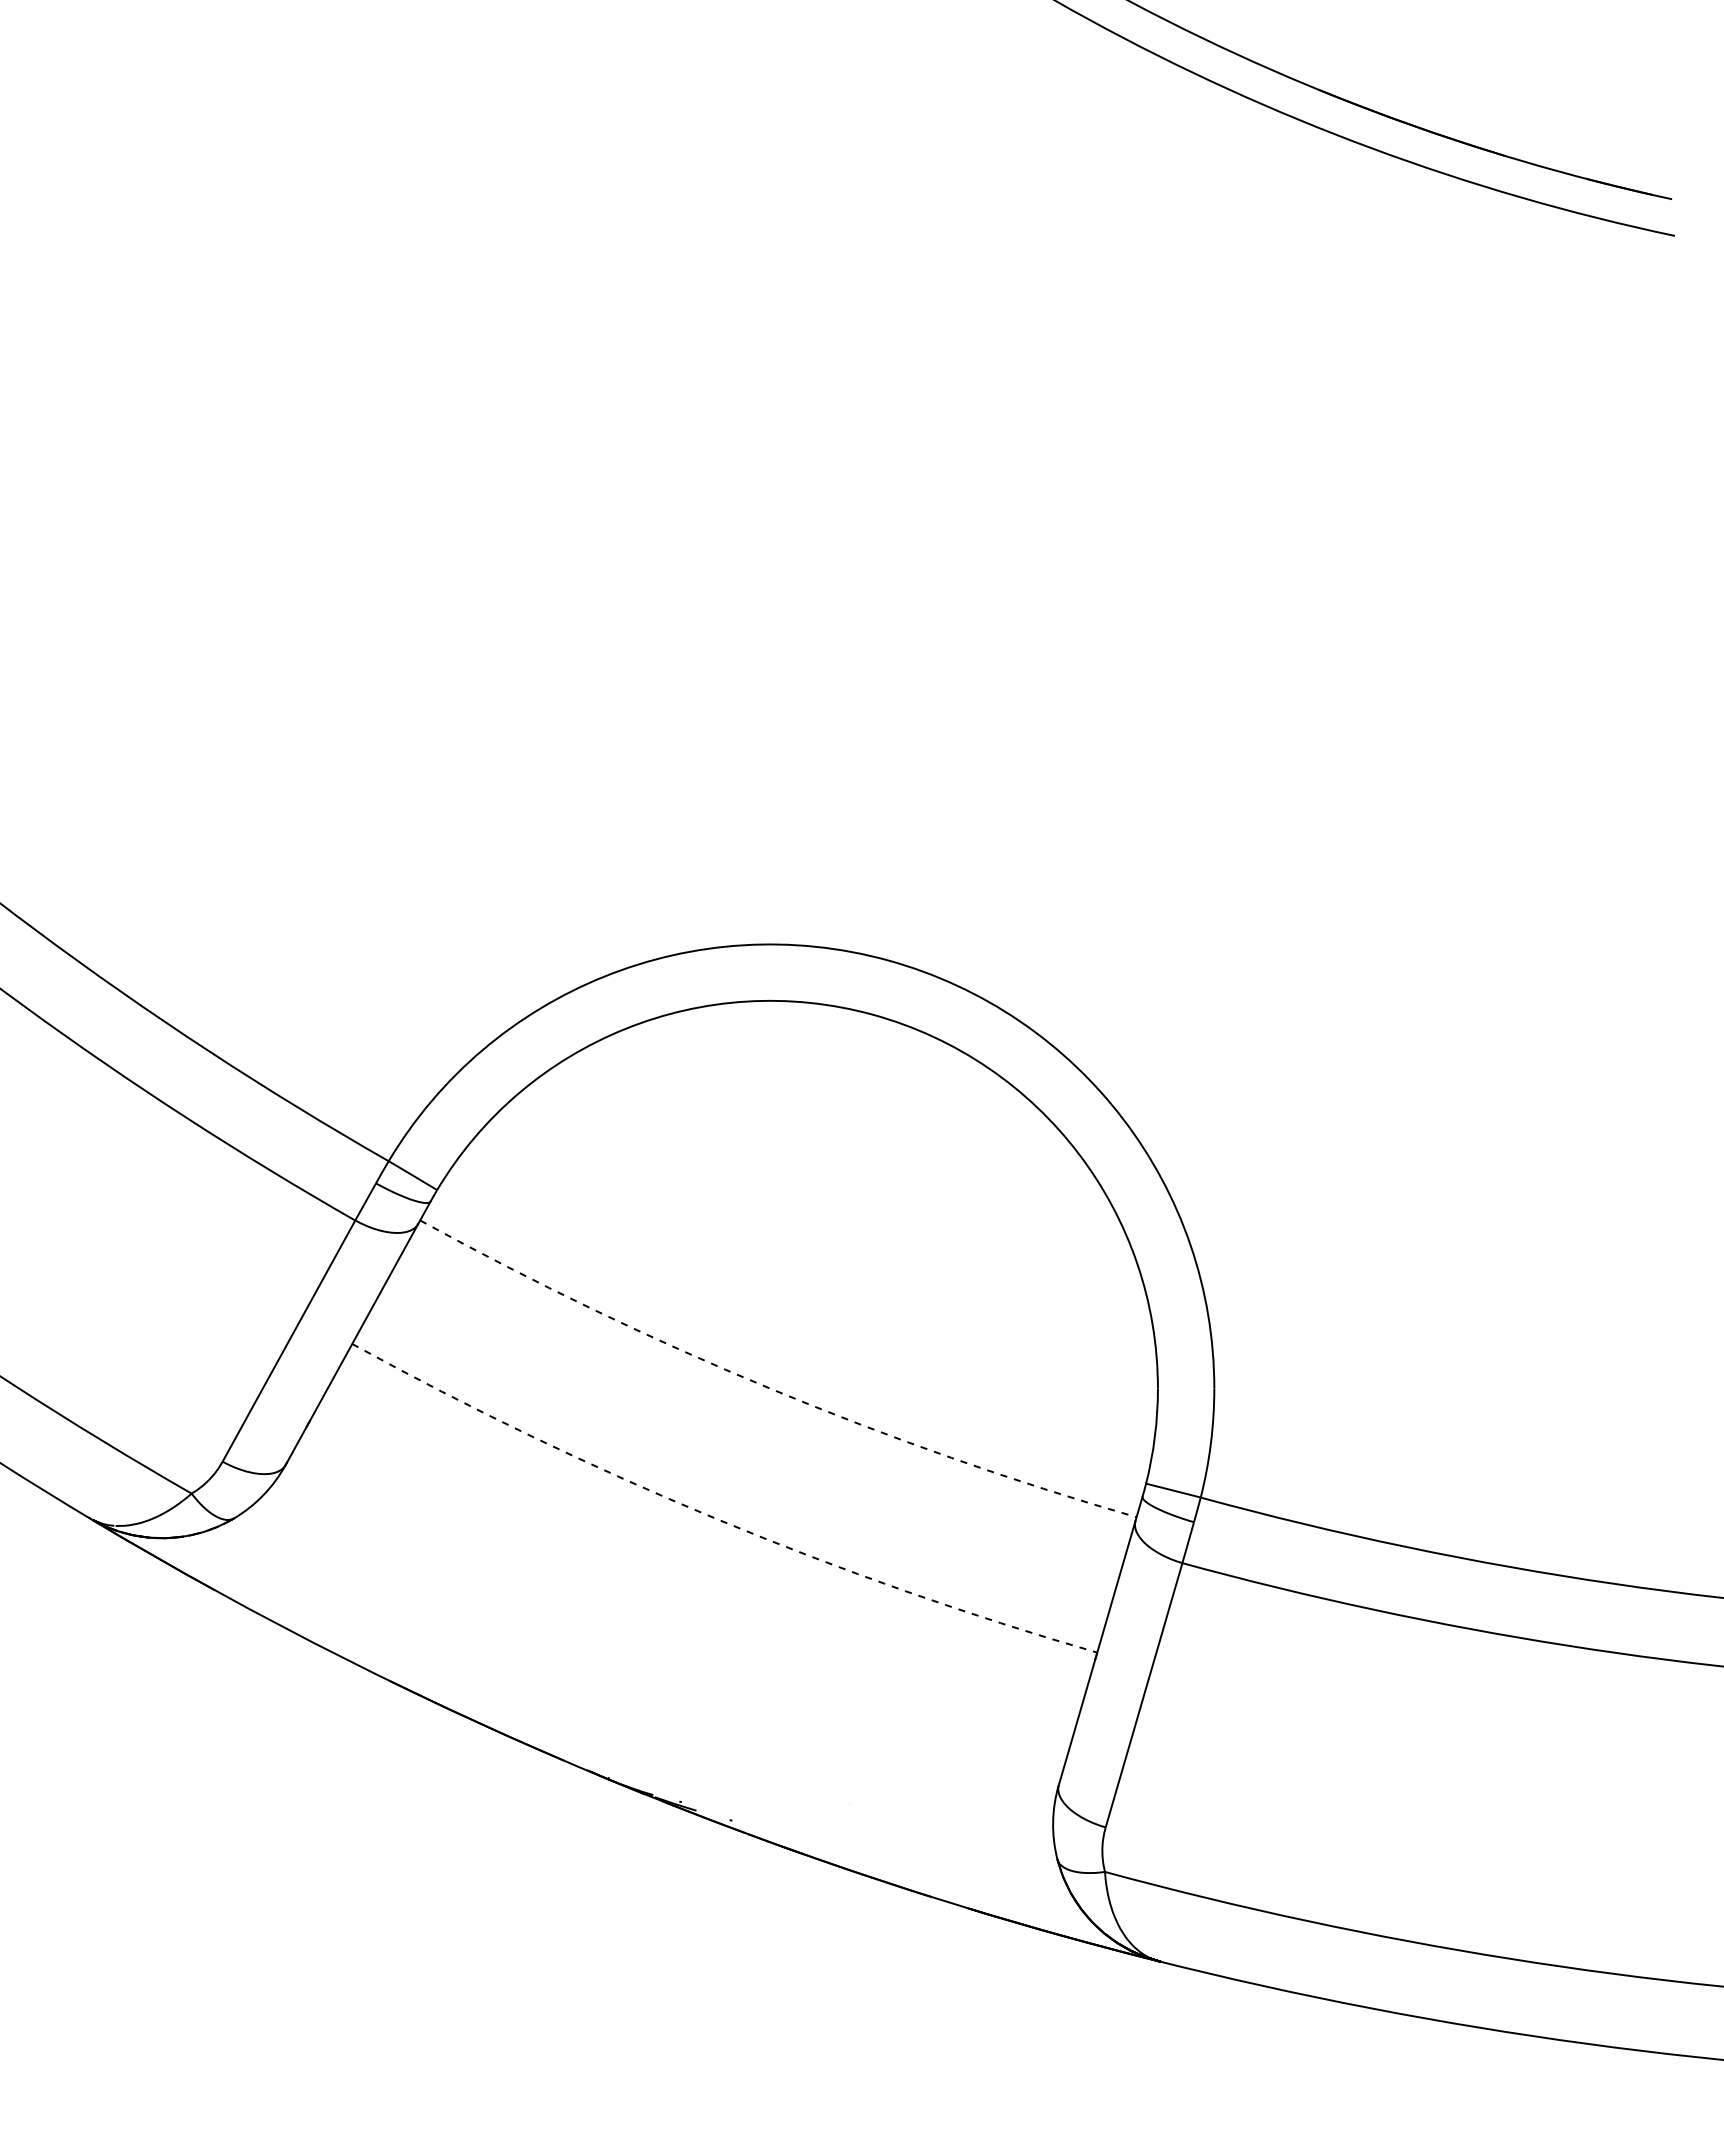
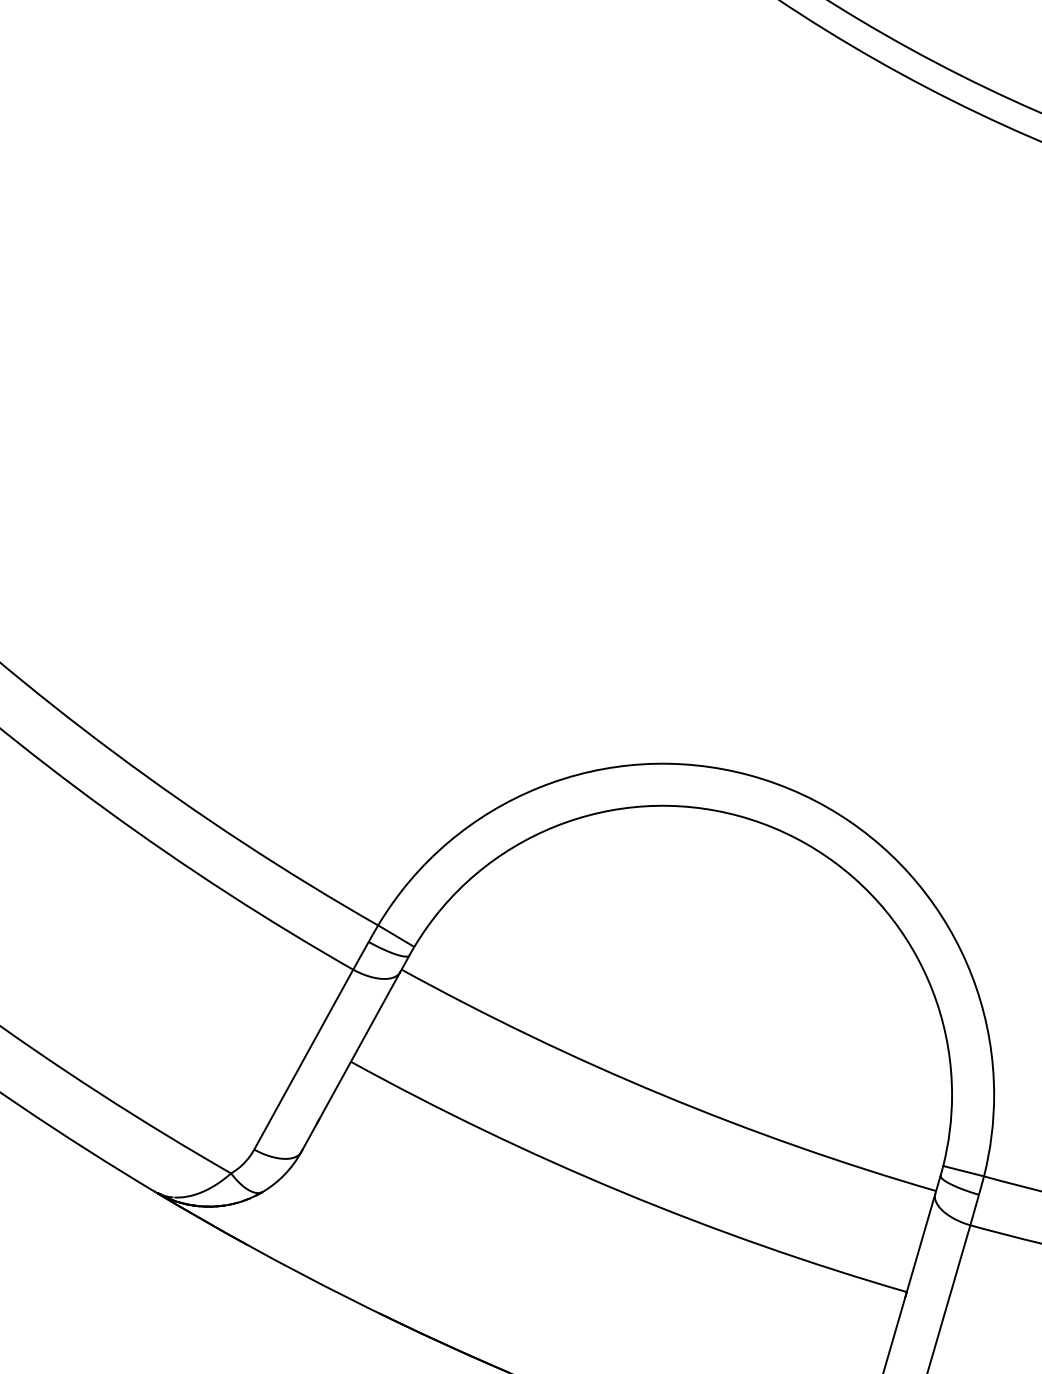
arc: (770, 1388) -> (663, 1095), dashed -> solid
arc: (716, 1518) -> (622, 1192), dashed -> solid

